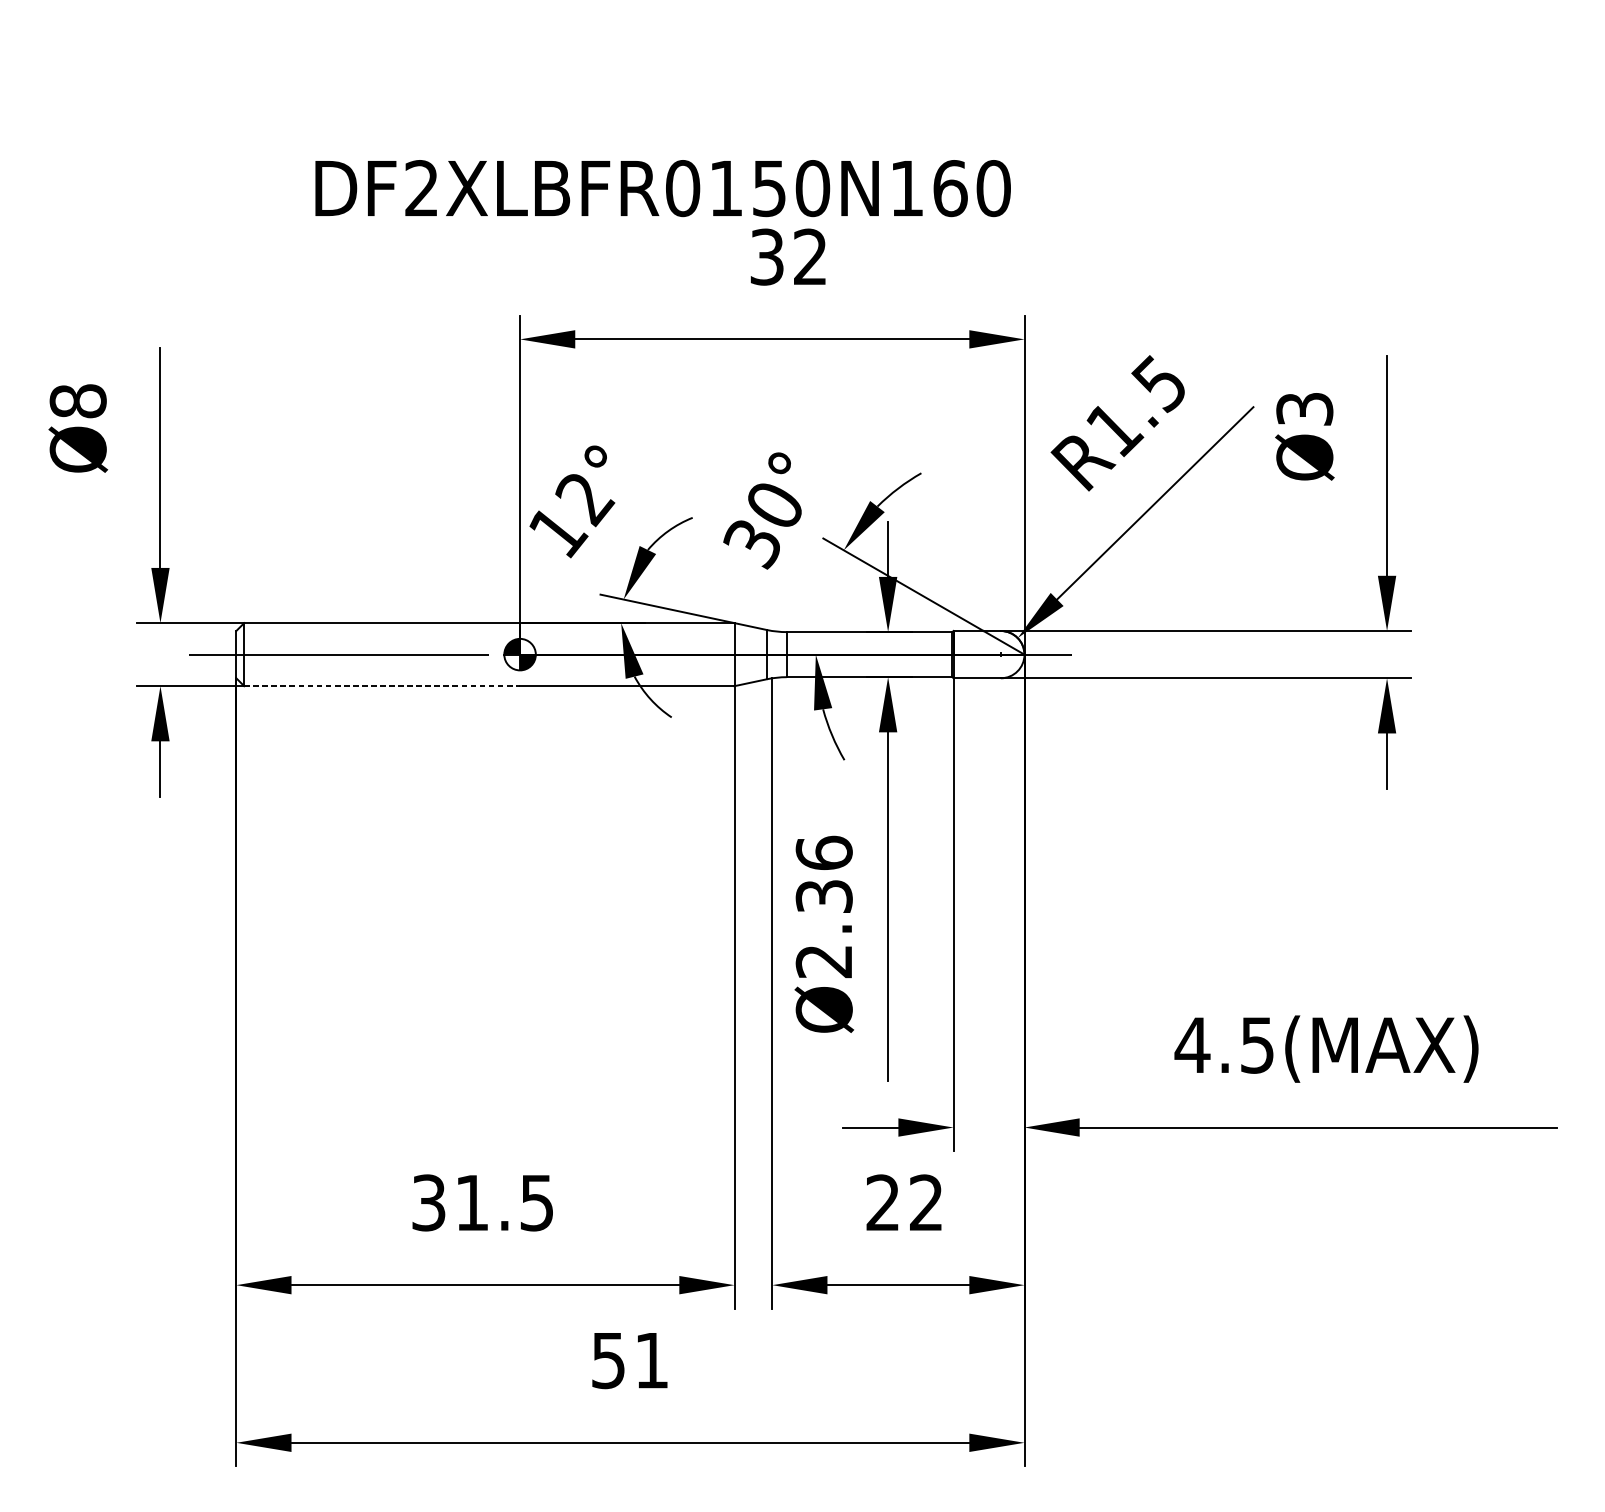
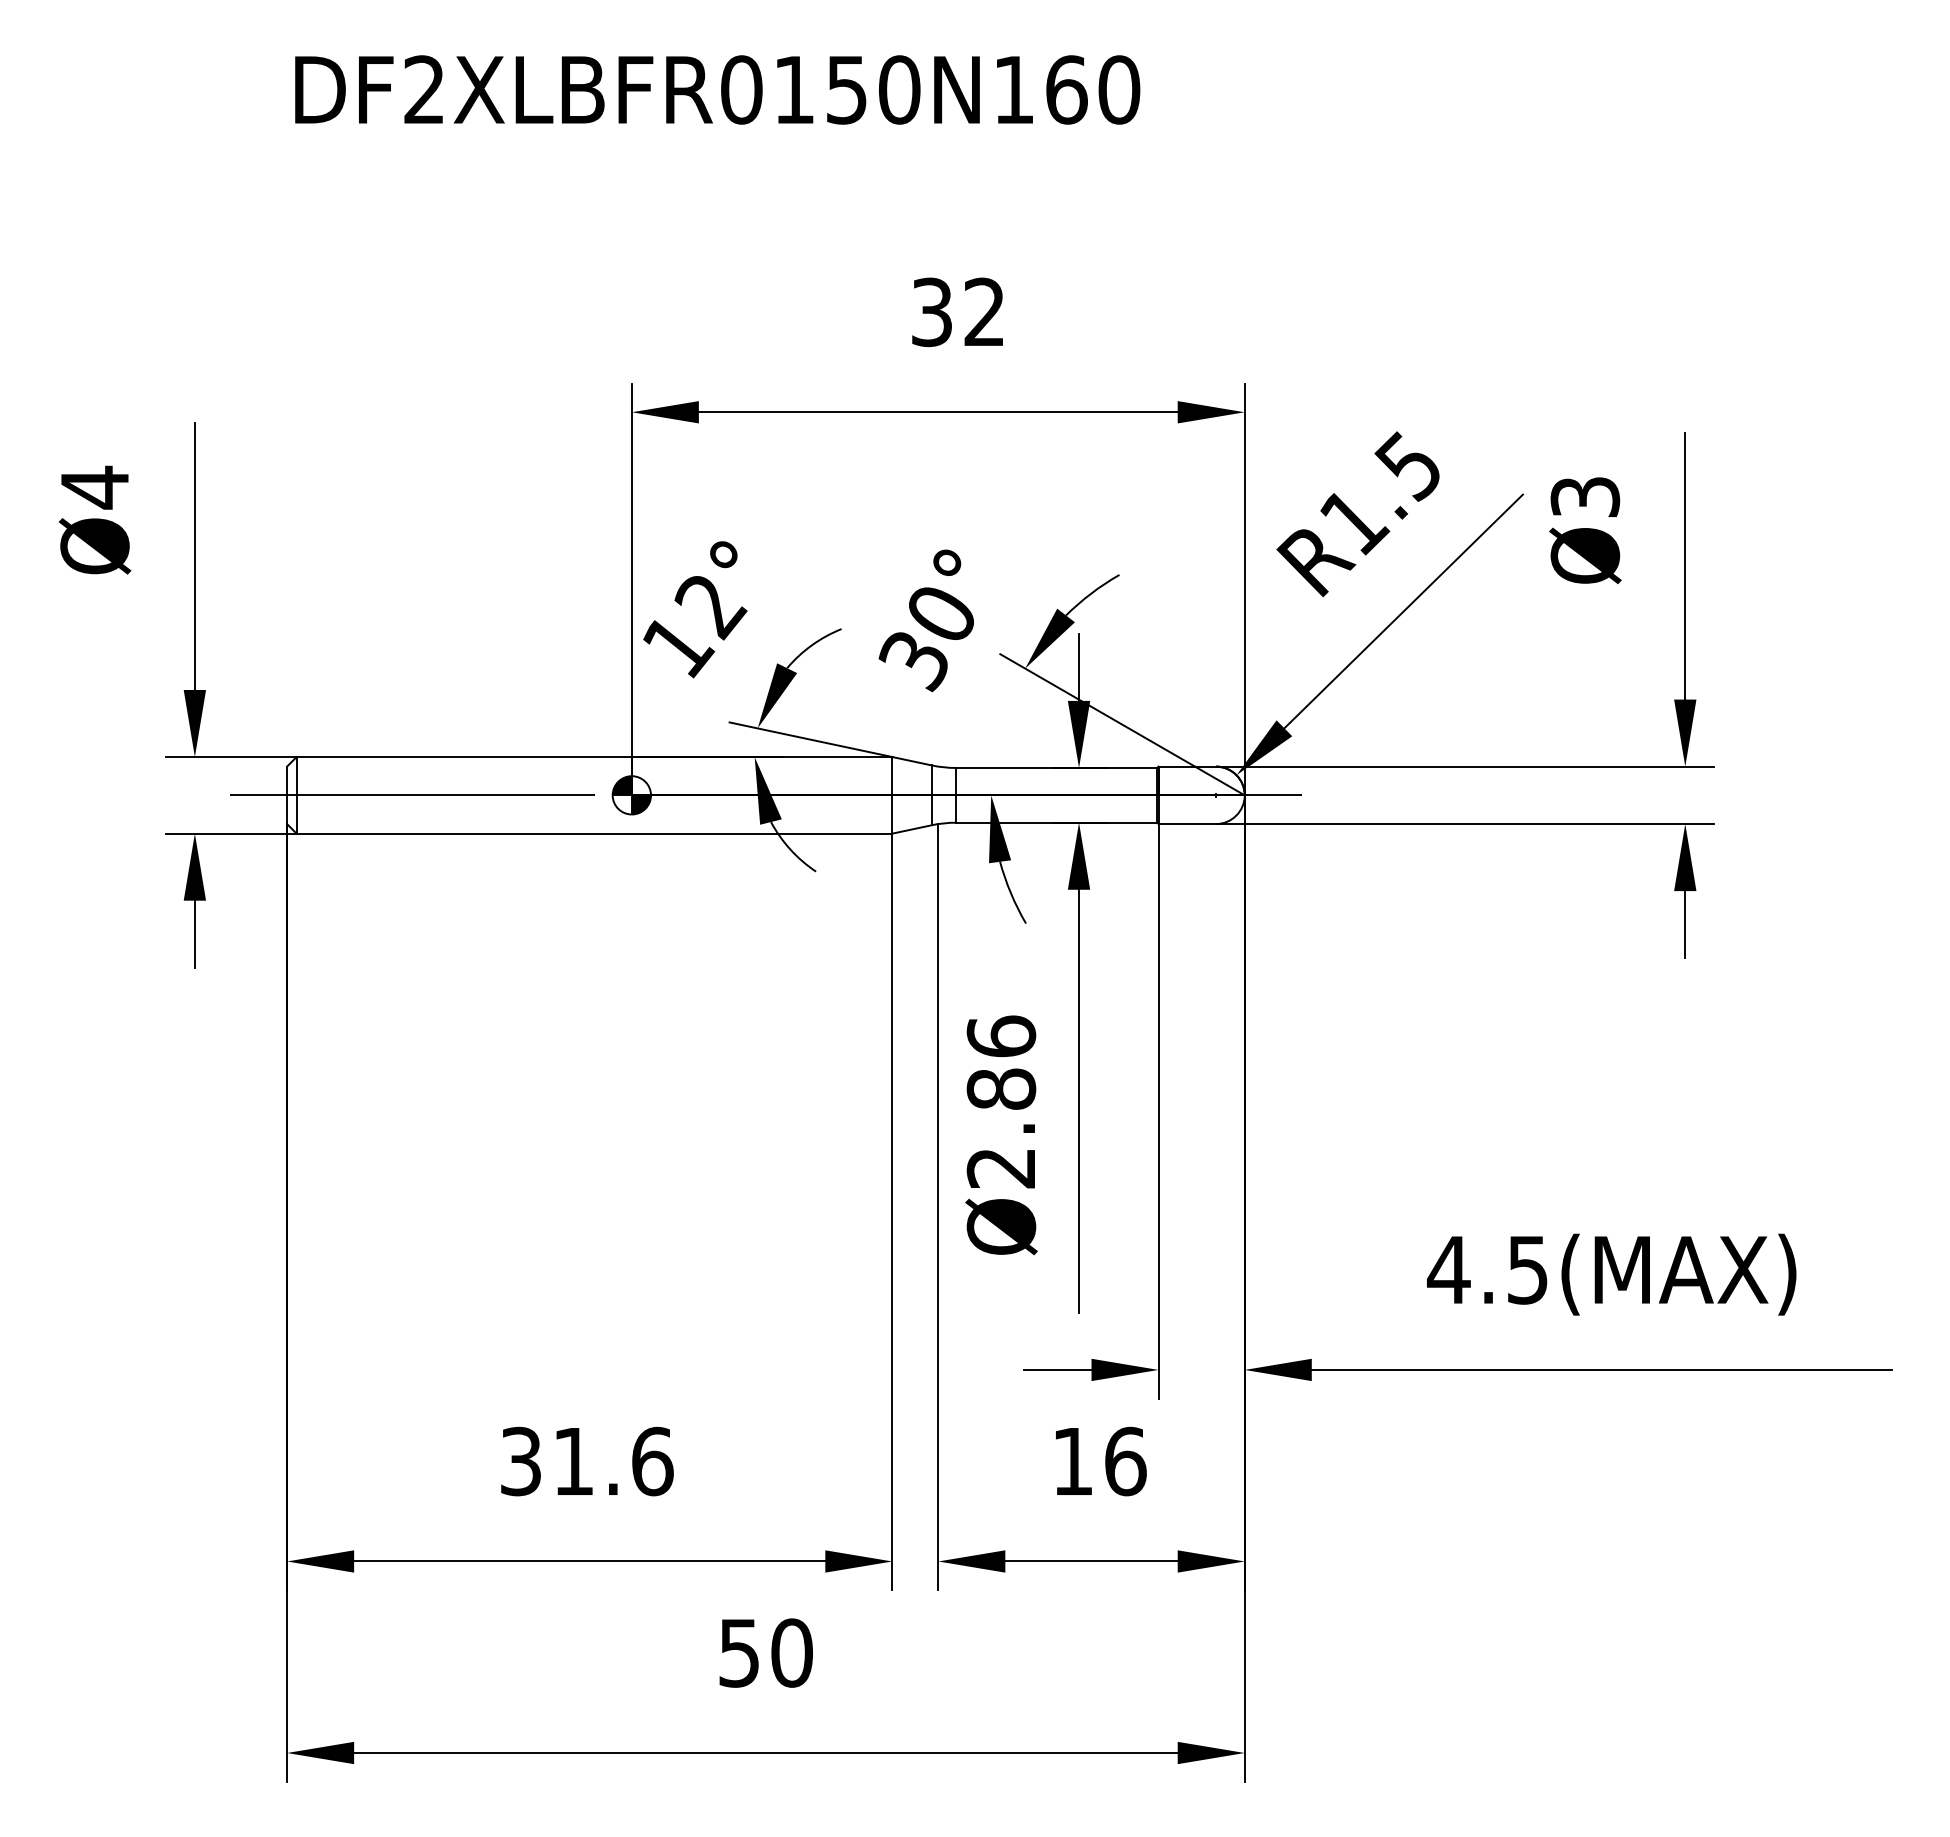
text: (663, 188) -> (717, 89), moved
text: (77, 401) -> (94, 487), Ø8 -> Ø4
line: (382, 686) -> (464, 833), dashed -> solid
text: (824, 895) -> (1001, 1088), Ø2.36 -> Ø2.86
text: (537, 1202) -> (652, 1461), 31.5 -> 31.6
text: (904, 1202) -> (1099, 1461), 22 -> 16
text: (651, 1360) -> (791, 1652), 51 -> 50

